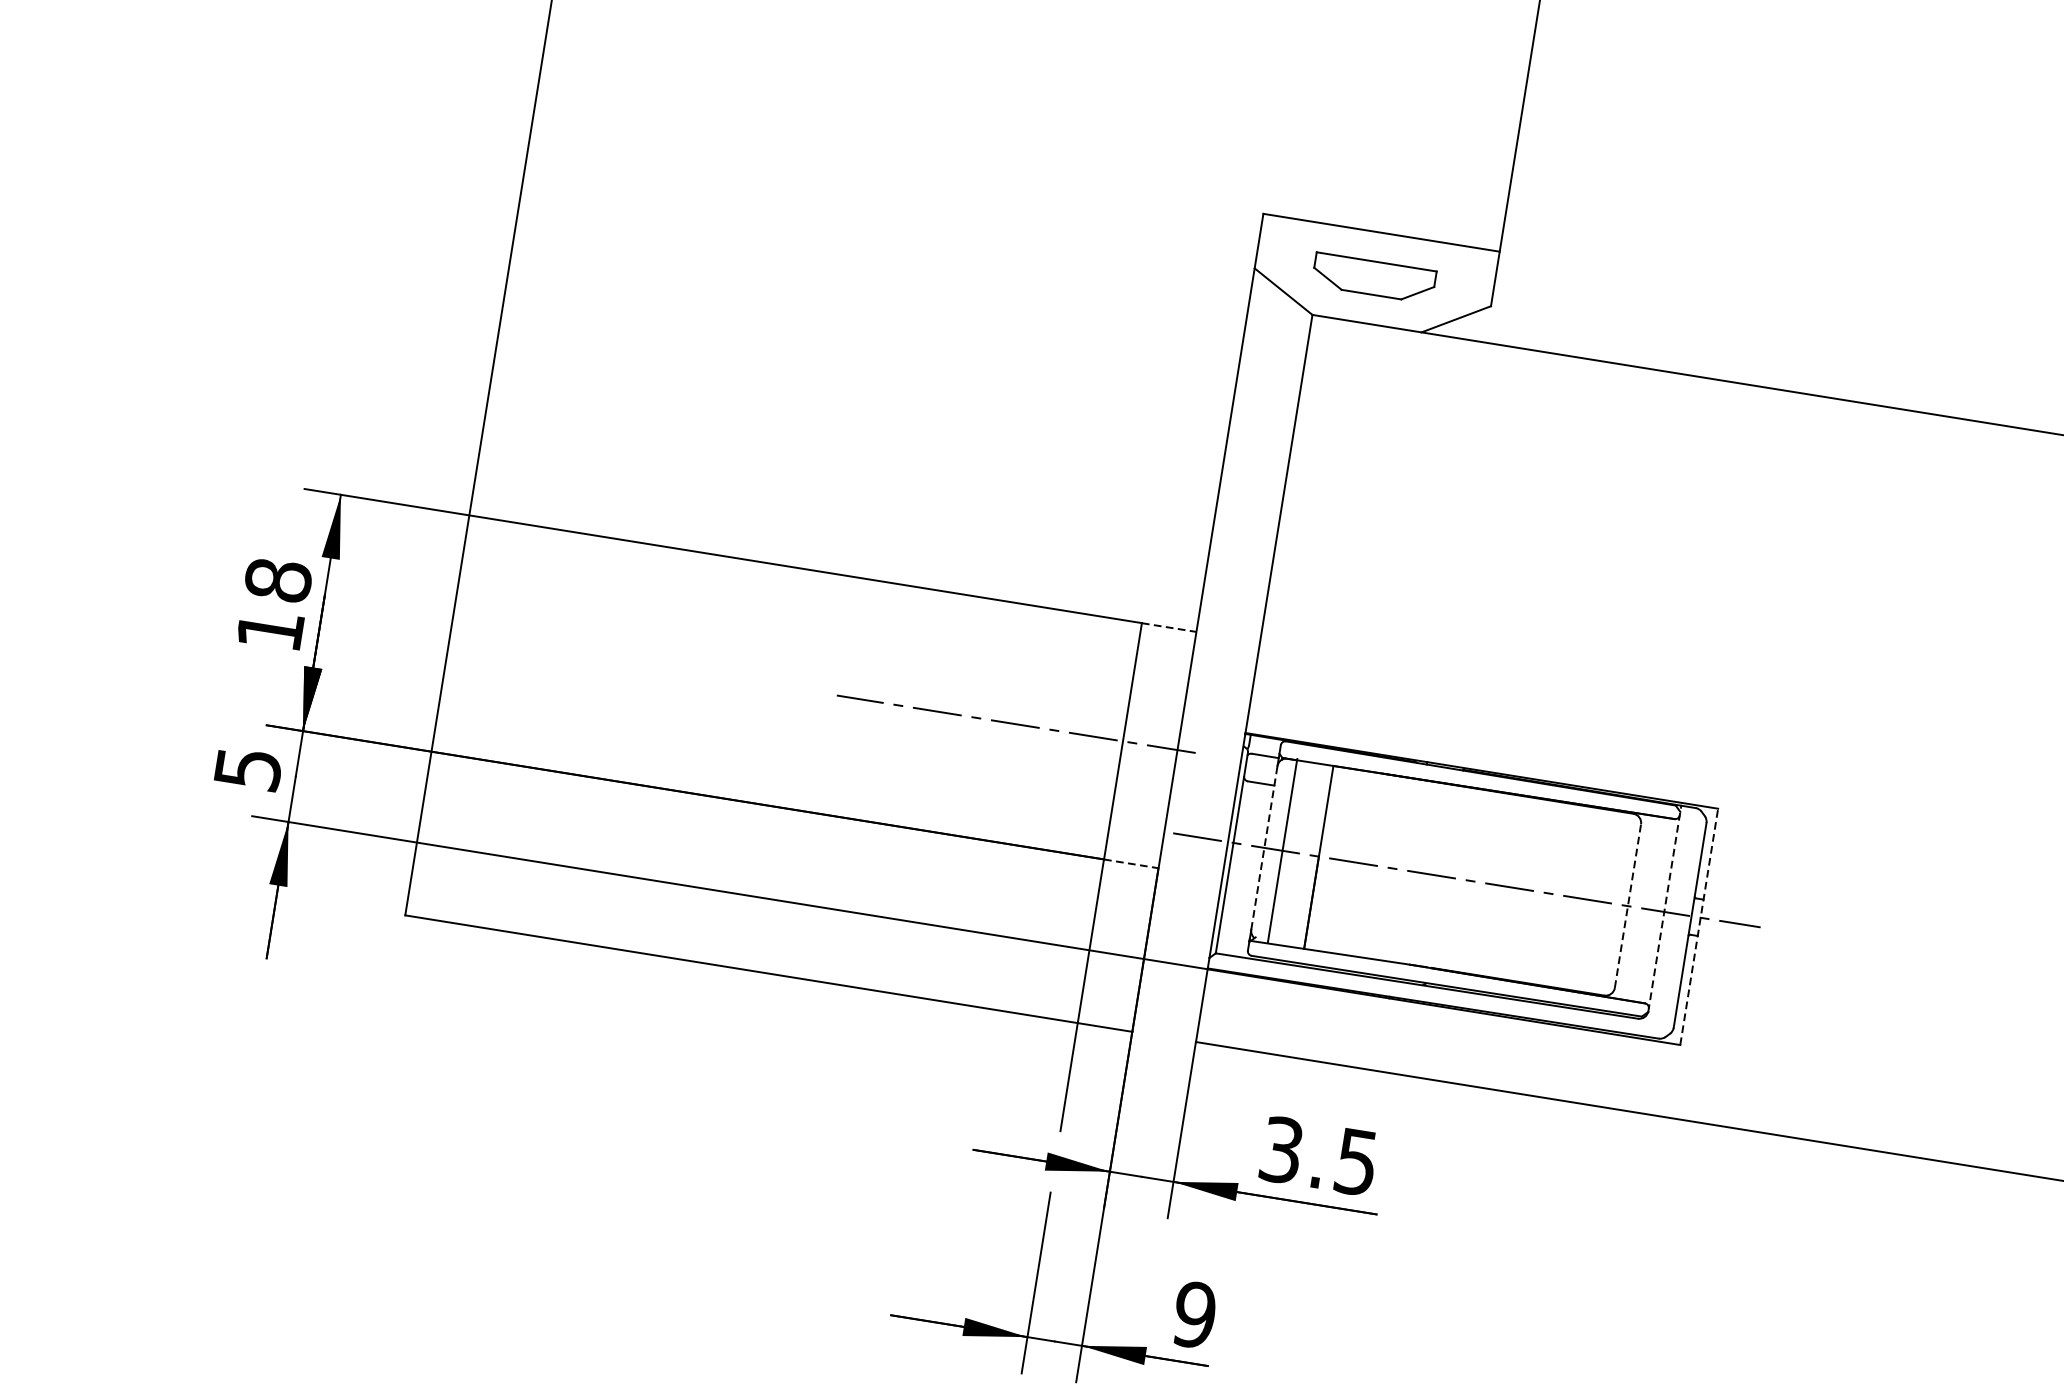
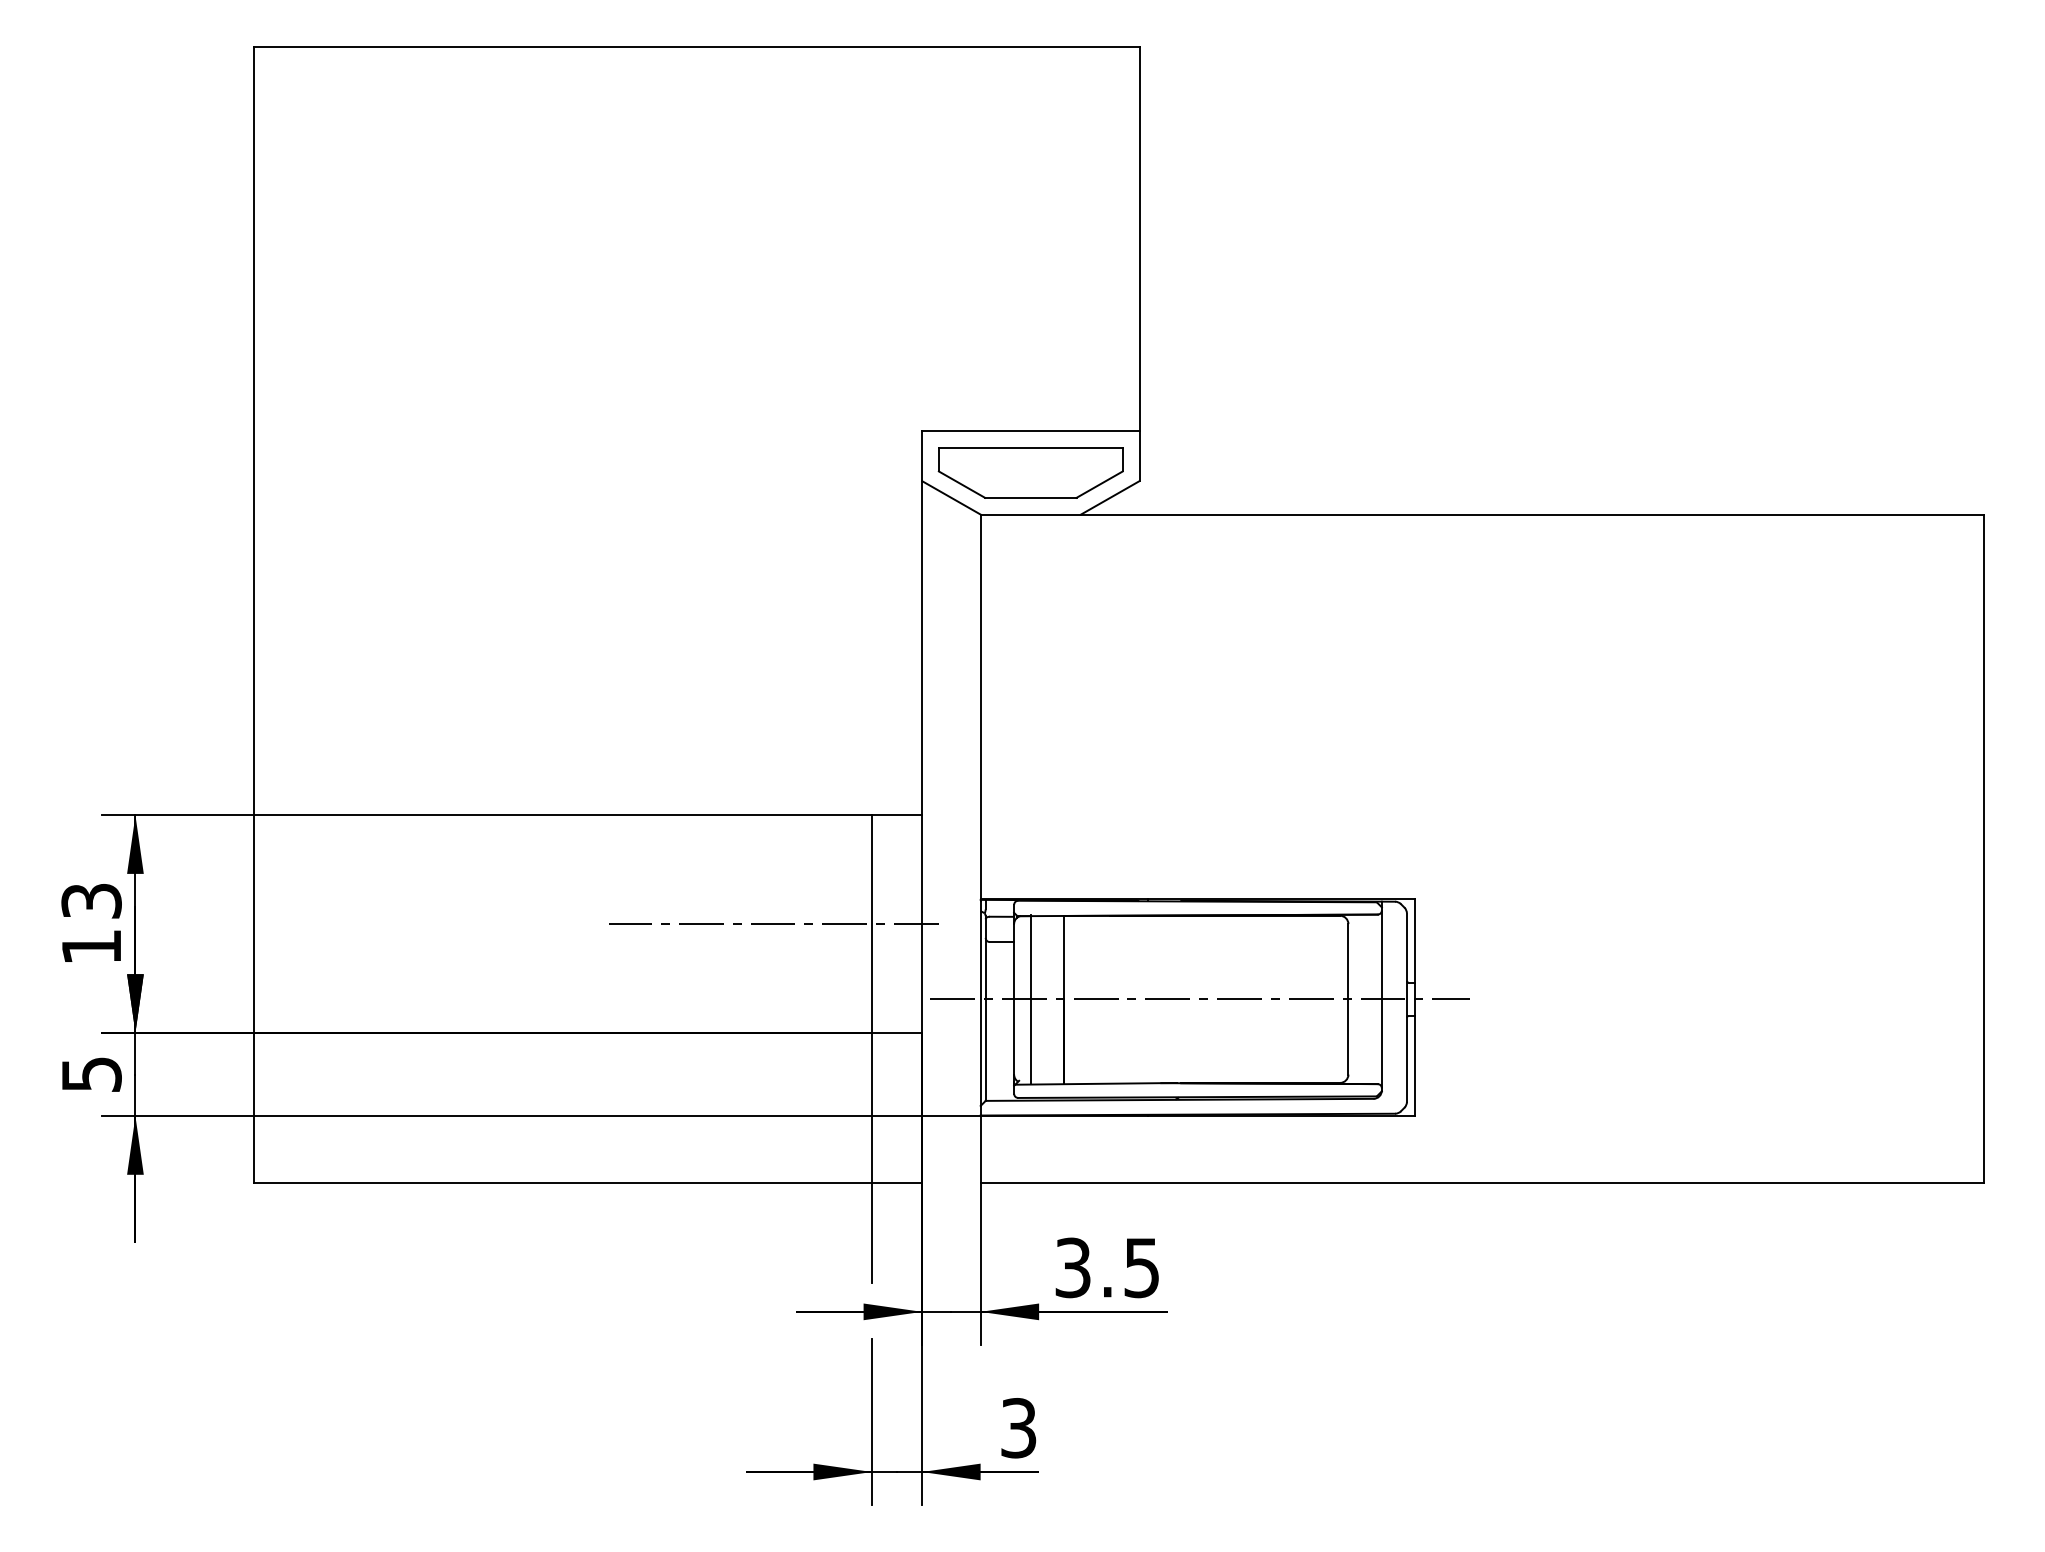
part: (1373, 277) -> (1030, 472), size x1.67
text: (278, 580) -> (91, 901), 18 -> 13
line: (1169, 627) -> (897, 815), dashed -> solid
line: (1264, 847) -> (1014, 998), dashed -> solid
line: (1131, 863) -> (897, 1032), dashed -> solid
line: (1628, 905) -> (1348, 998), dashed -> solid
line: (1664, 908) -> (1381, 996), dashed -> solid
line: (1699, 926) -> (1415, 1007), dashed -> solid
text: (1194, 1315) -> (1018, 1428), 9 -> 3

